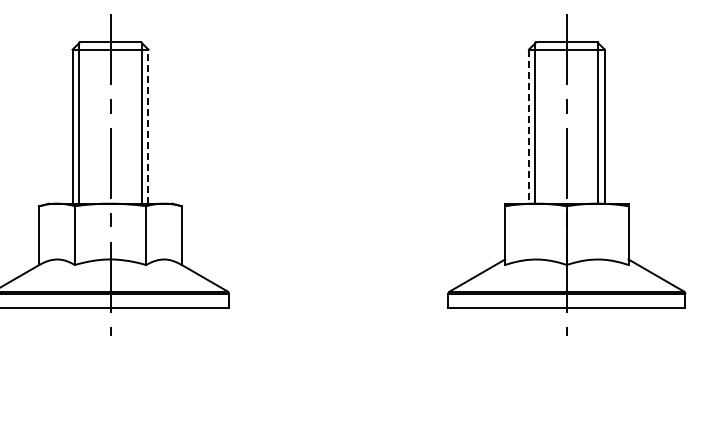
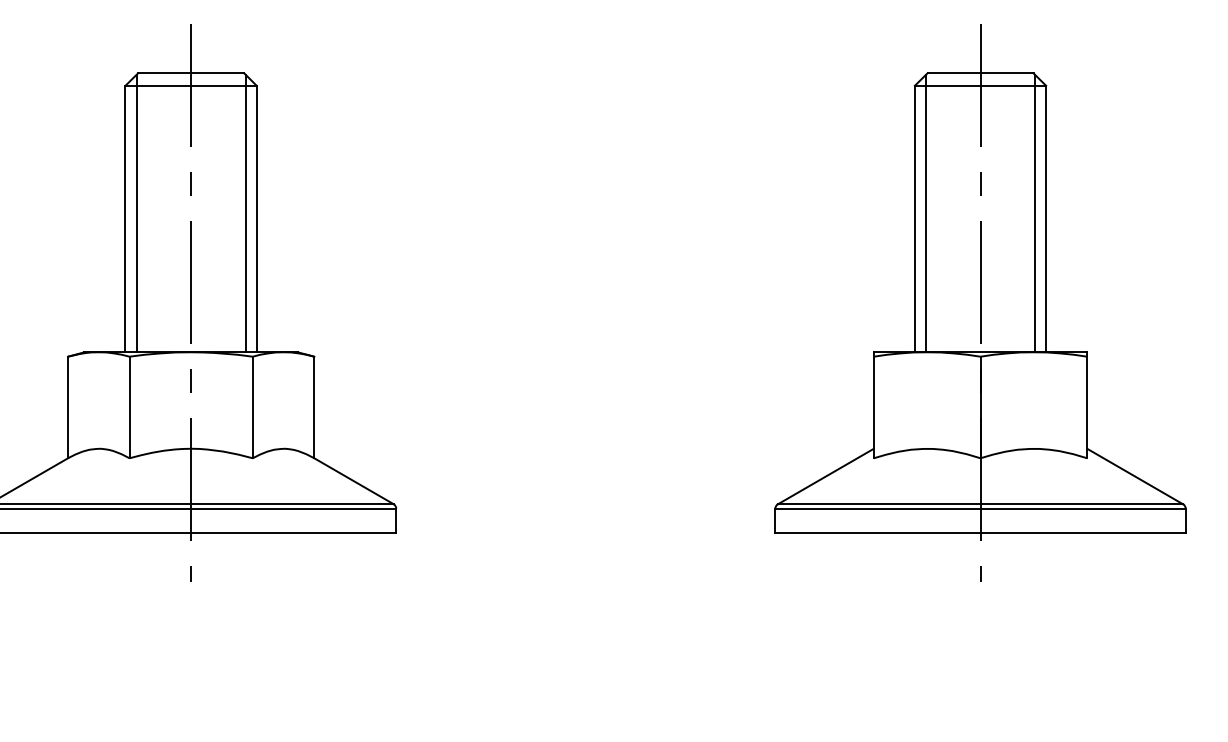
line: (148, 126) -> (256, 218), dashed -> solid
line: (528, 127) -> (914, 220), dashed -> solid

